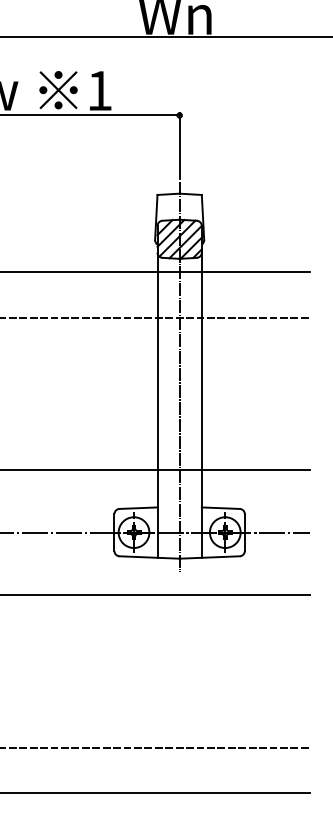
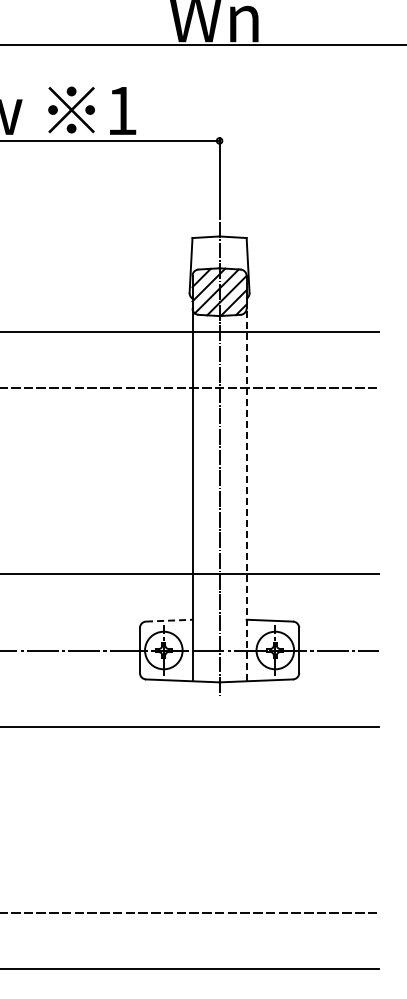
line: (201, 404) -> (246, 494), solid -> dashed
line: (138, 508) -> (169, 620), solid -> dashed

